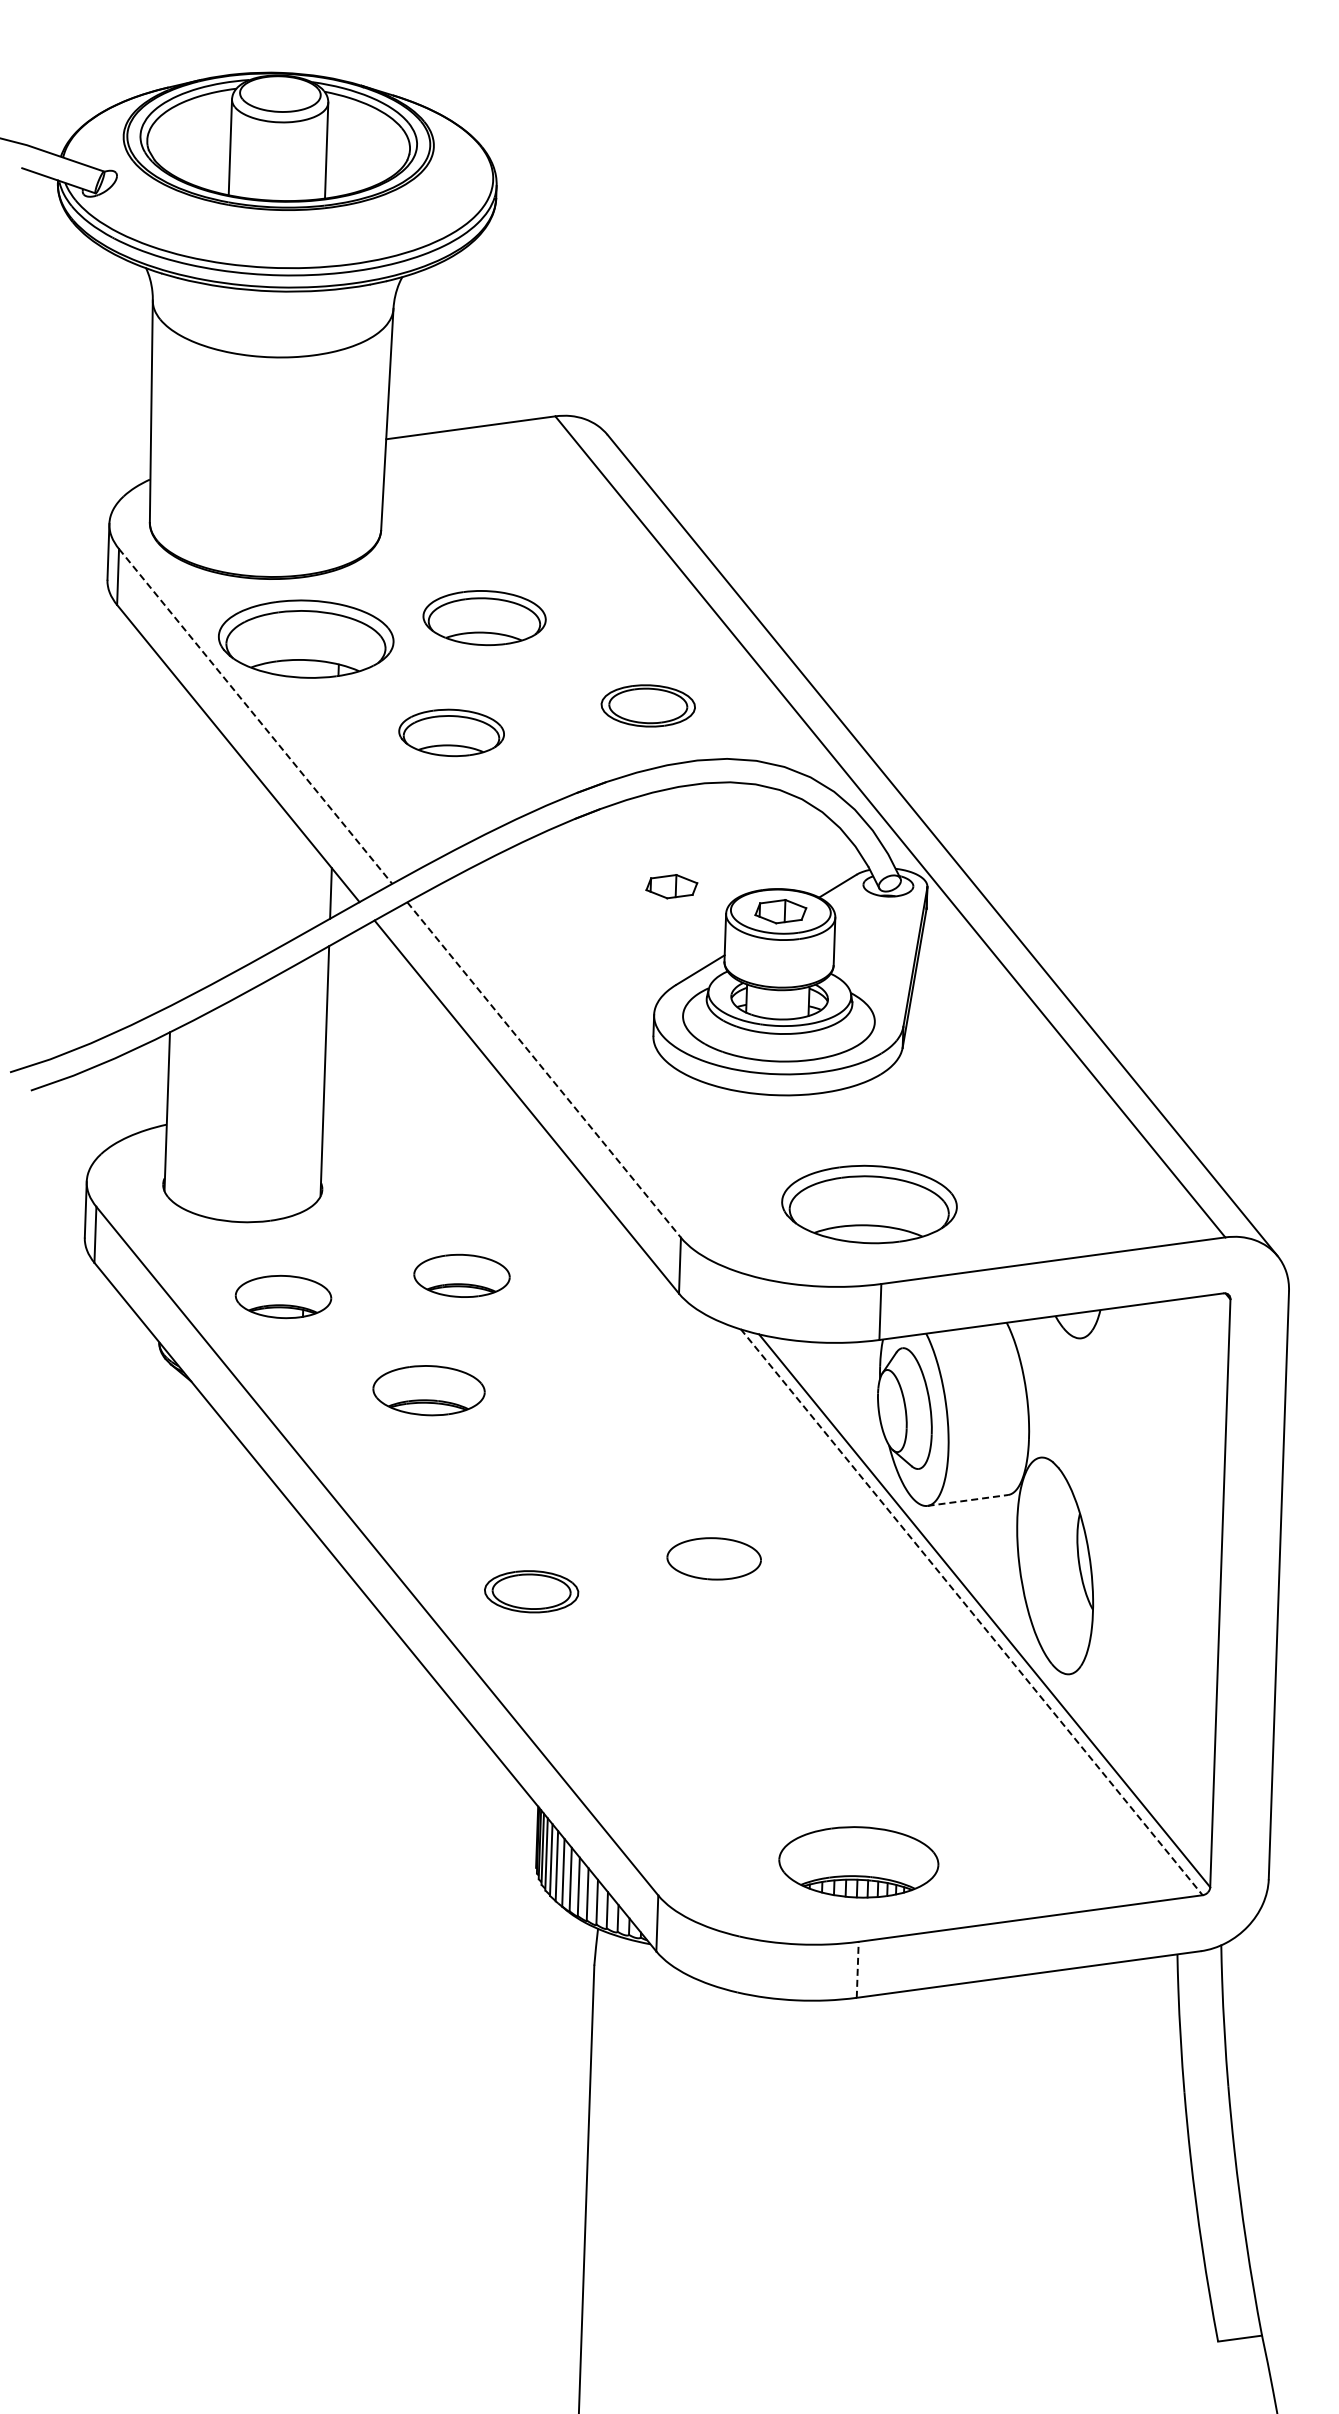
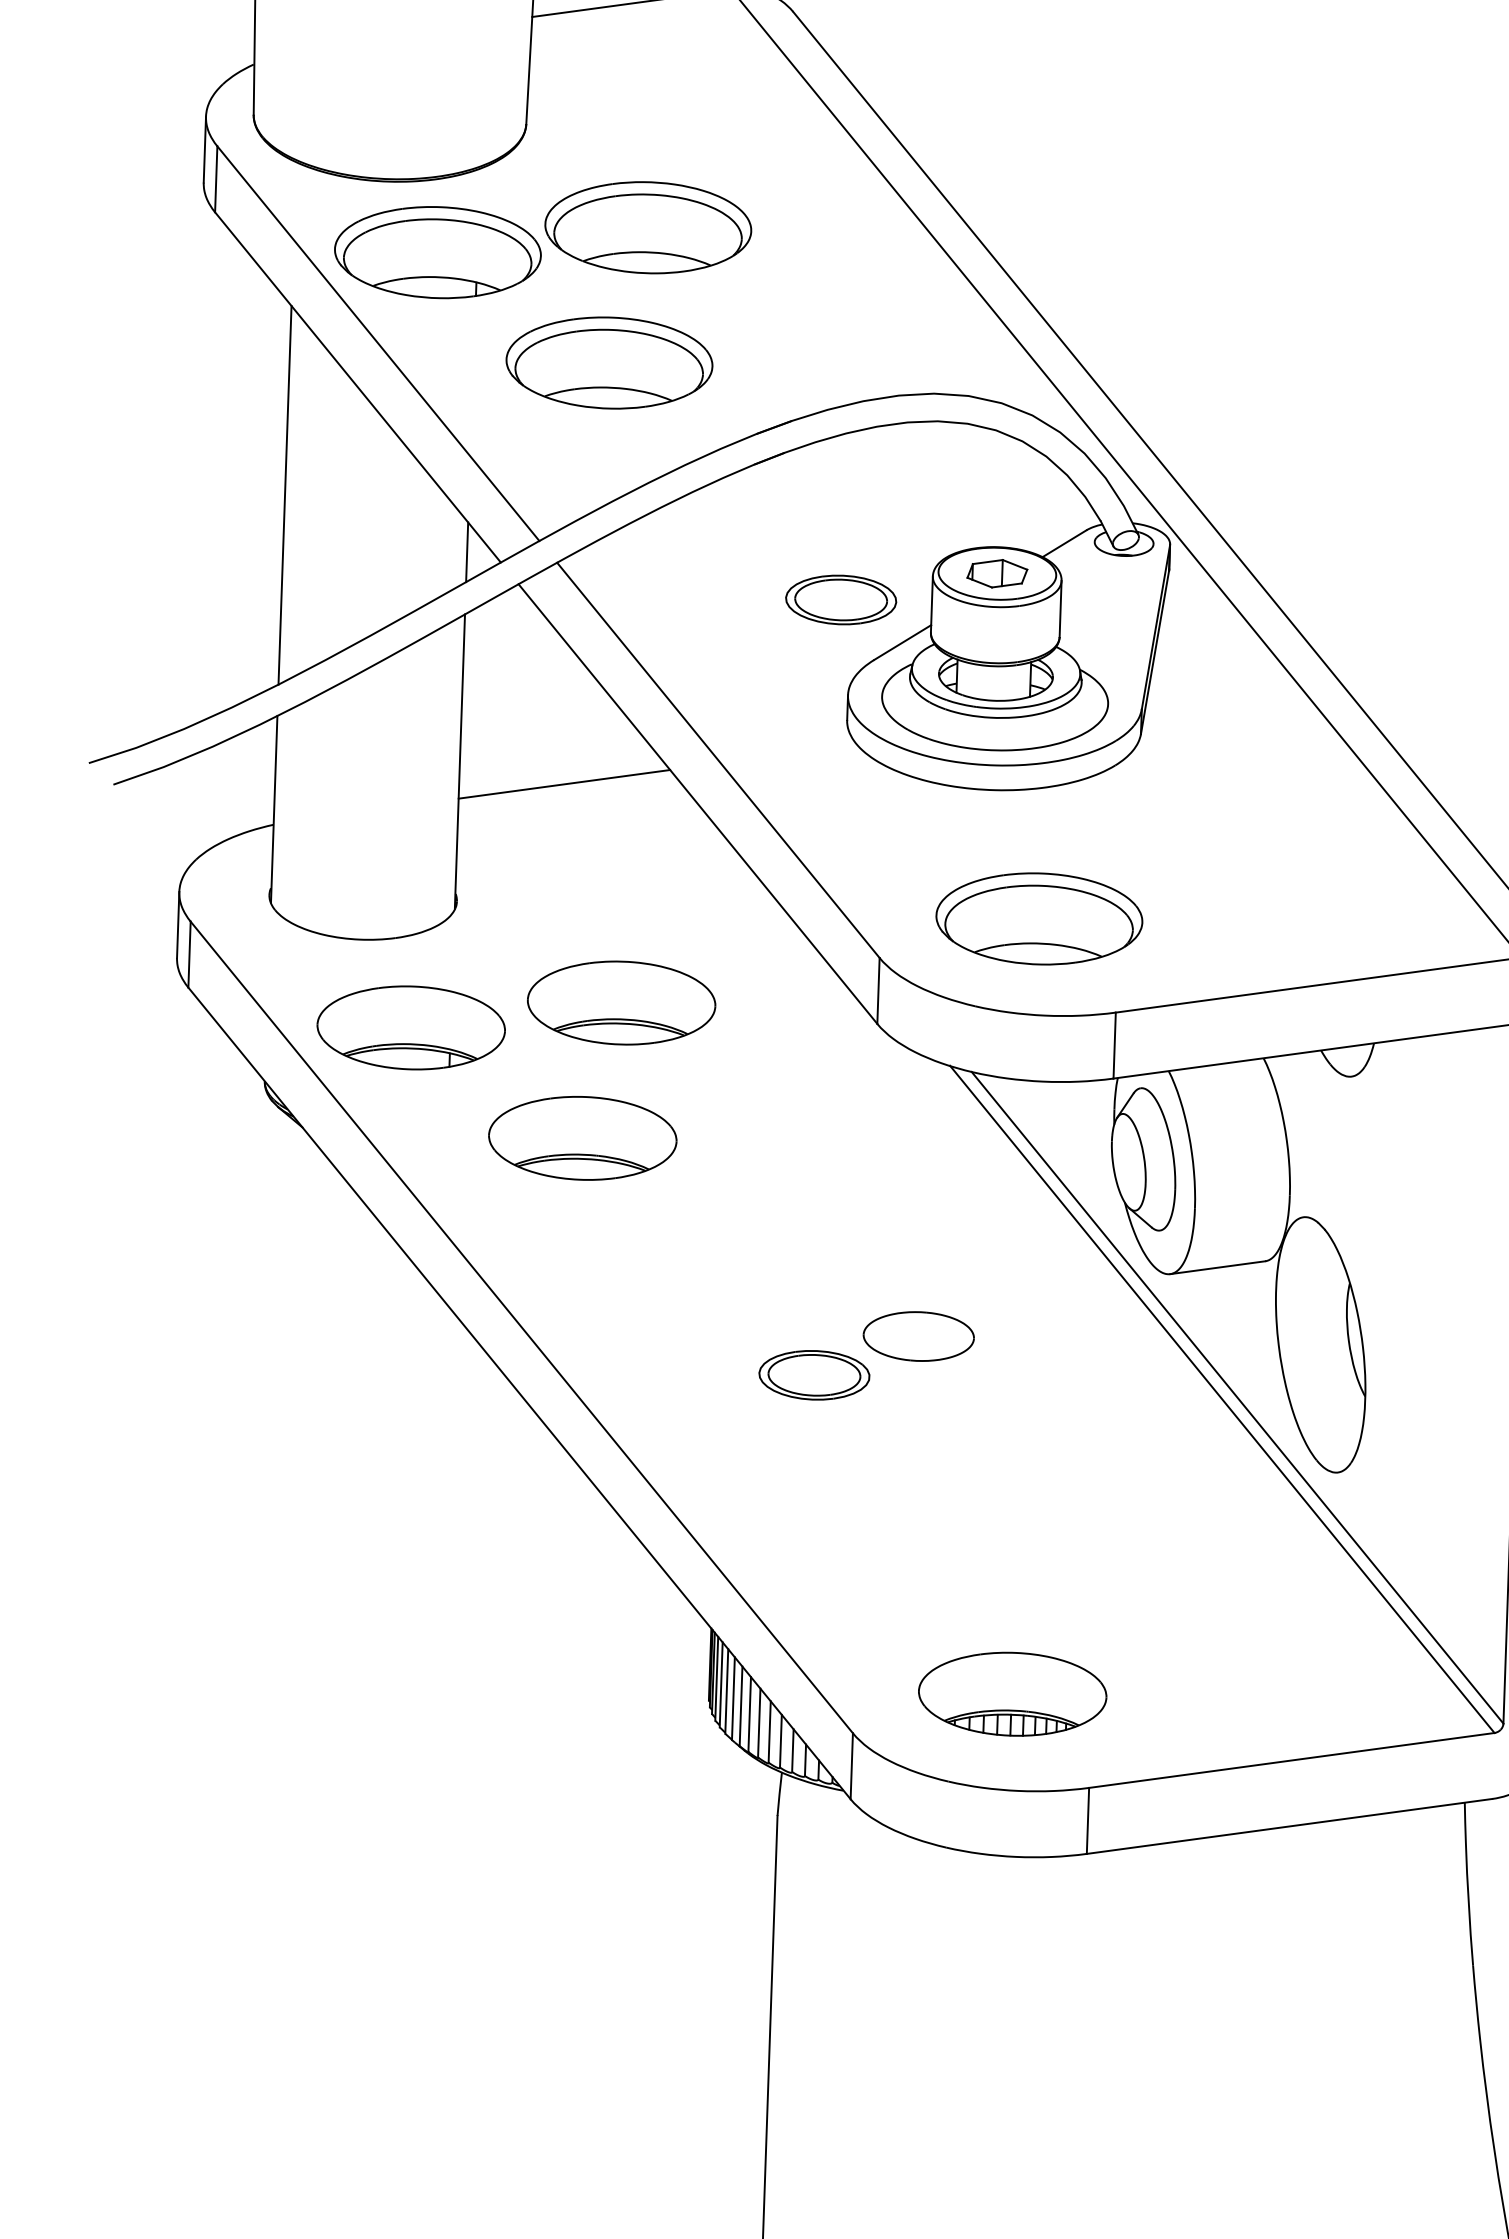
part: (484, 617) -> (648, 227), size x1.43
part: (647, 705) -> (840, 599), moved
line: (255, 716) -> (378, 343), dashed -> solid
part: (451, 732) -> (609, 362), size x1.67
line: (175, 844) -> (283, 494), added
part: (671, 886) -> (868, 544), removed
line: (544, 1070) -> (718, 760), dashed -> solid
line: (413, 1090) -> (564, 784), added
part: (869, 1204) -> (1039, 918), moved
part: (461, 1275) -> (620, 1002), size x1.67
part: (283, 1296) -> (411, 1027), size x1.67
part: (428, 1390) -> (582, 1138), size x1.43
line: (967, 1500) -> (1217, 1267), dashed -> solid
part: (531, 1591) -> (814, 1375), moved
line: (971, 1612) -> (1222, 1399), dashed -> solid
part: (858, 1862) -> (1012, 1694), moved
line: (857, 1969) -> (1087, 1820), dashed -> solid

